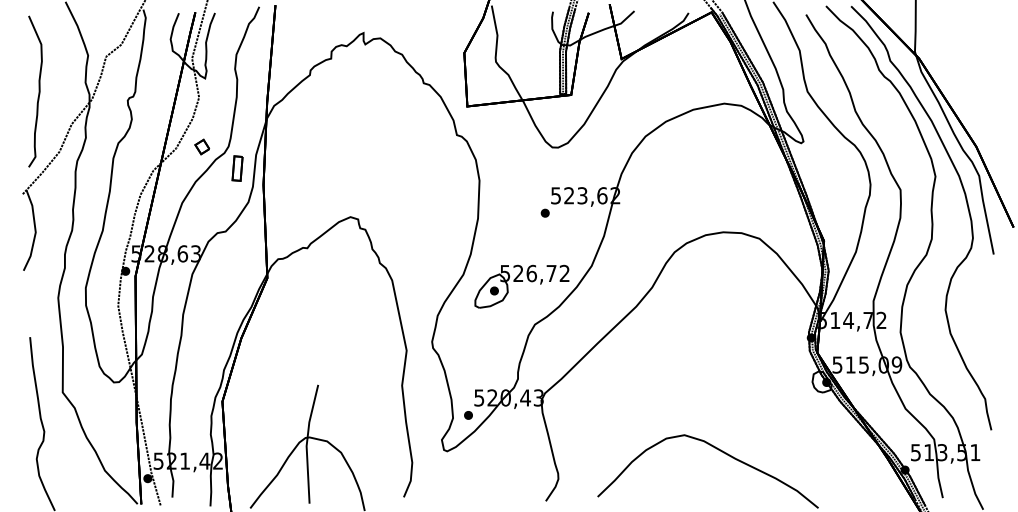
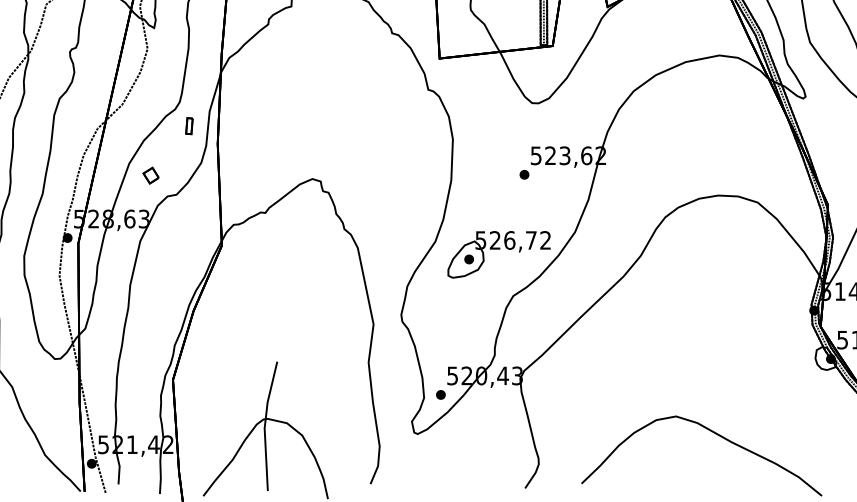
part: (202, 146) -> (151, 175), moved
part: (237, 168) -> (189, 126), size x0.6

